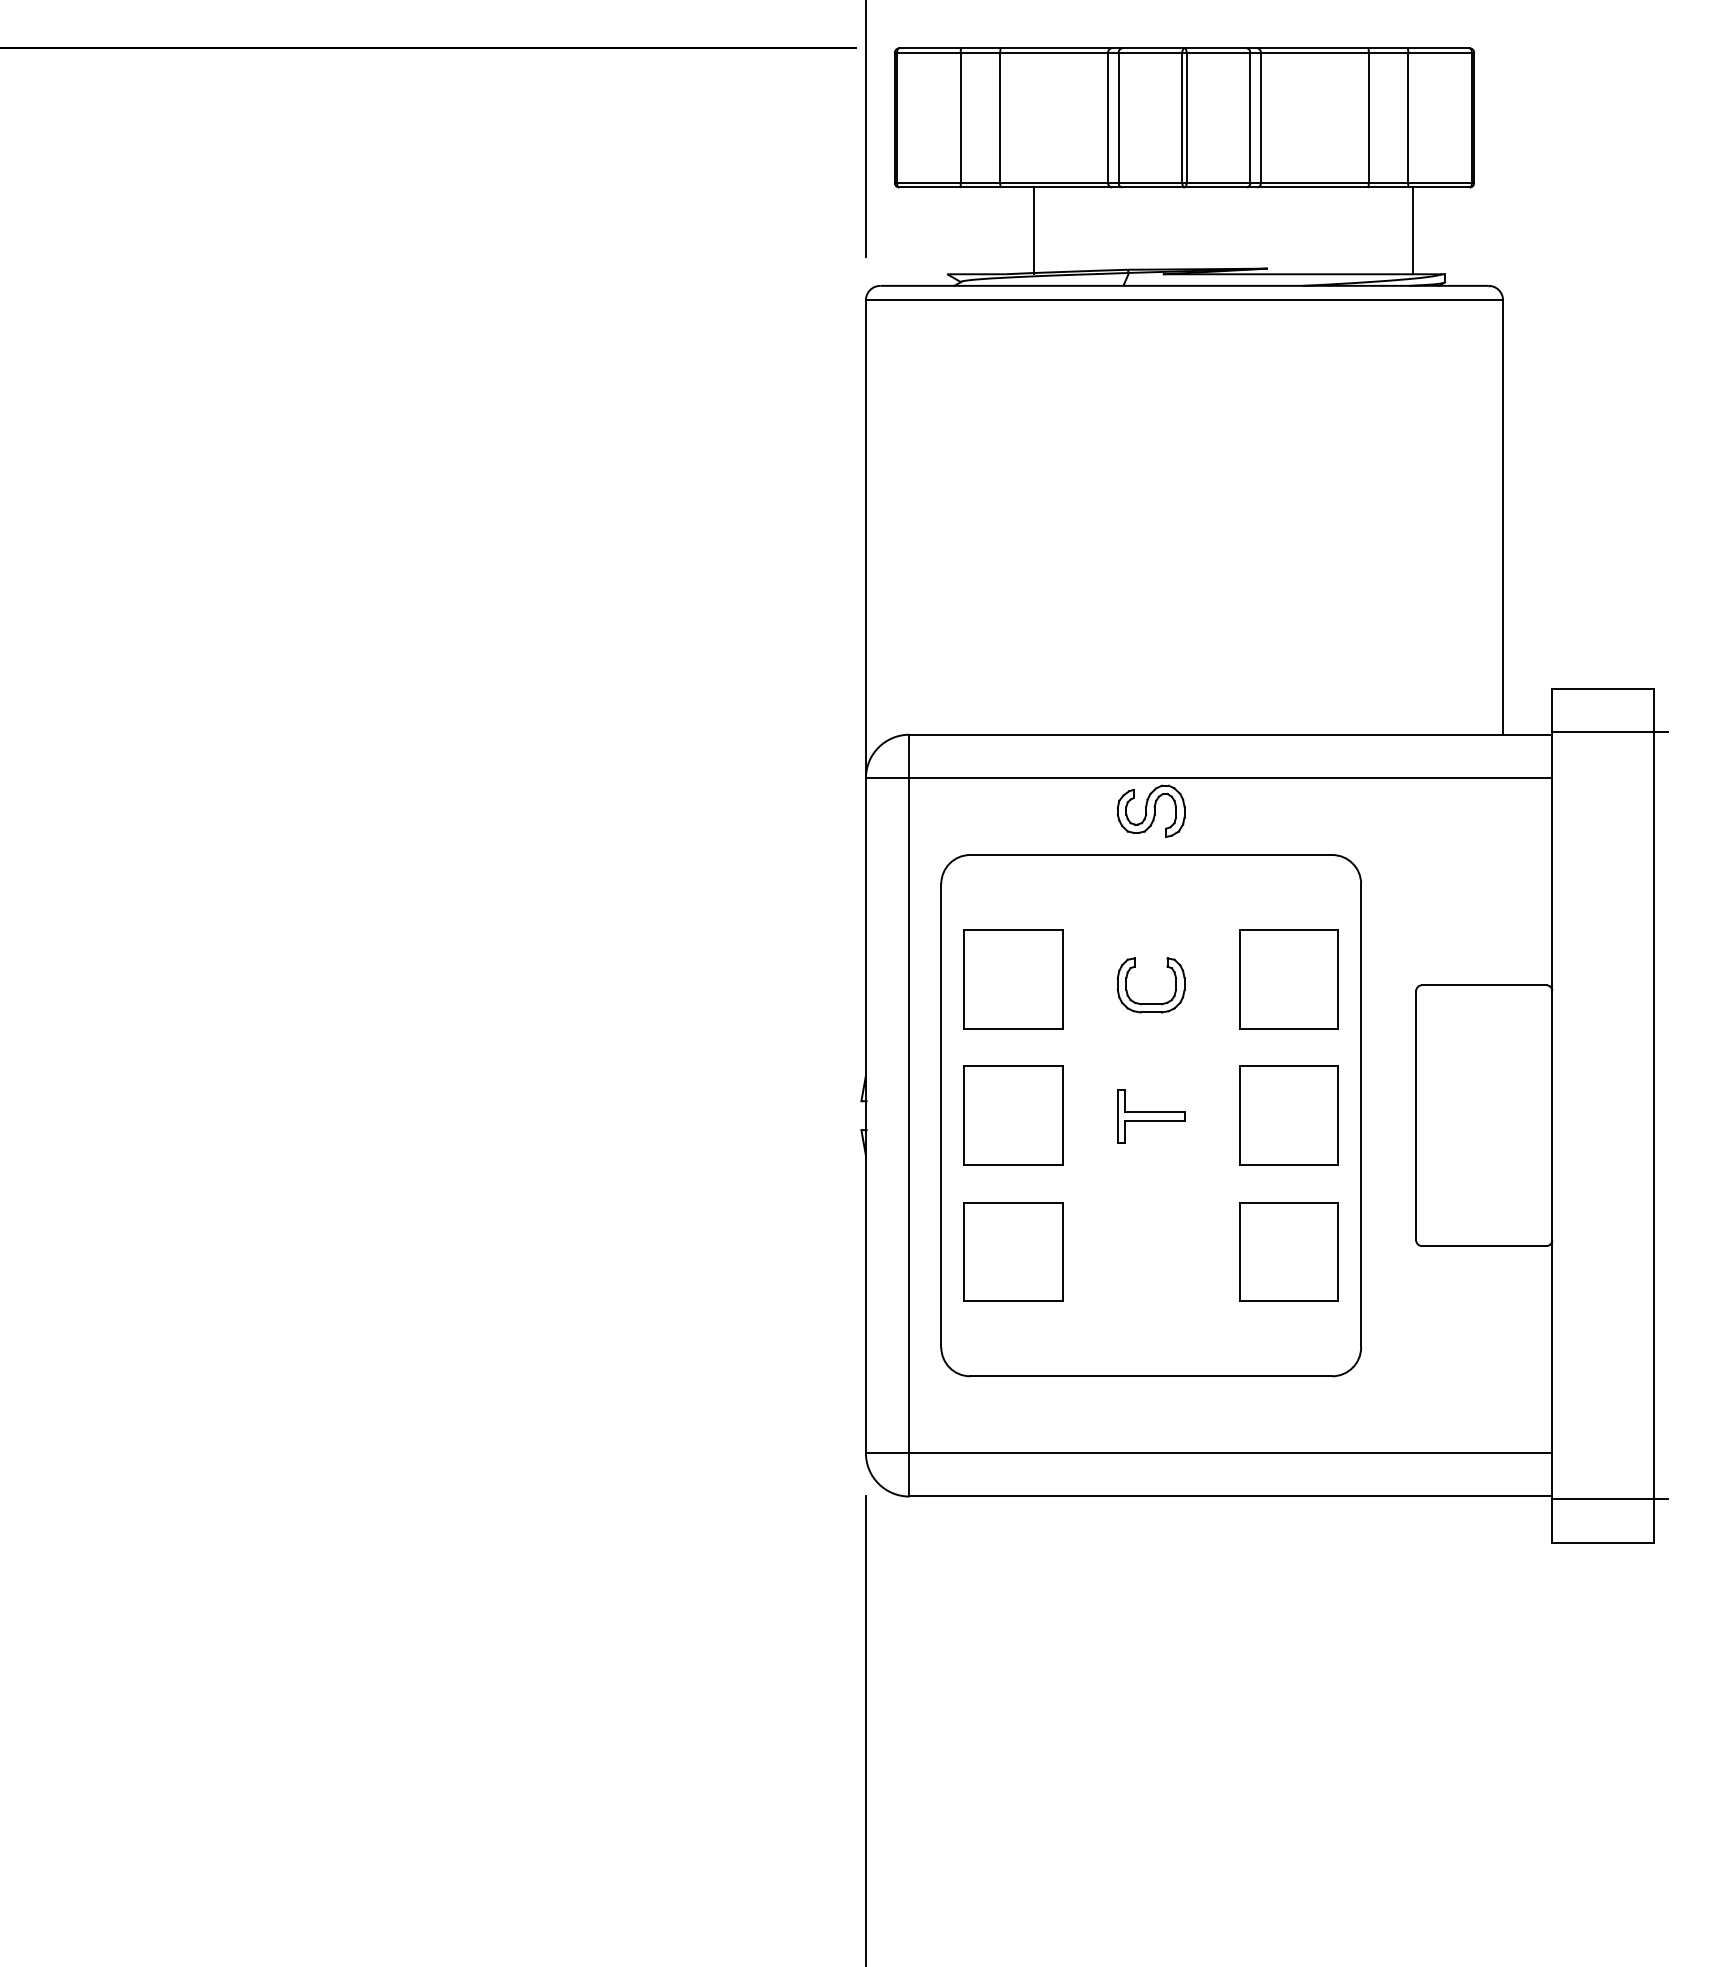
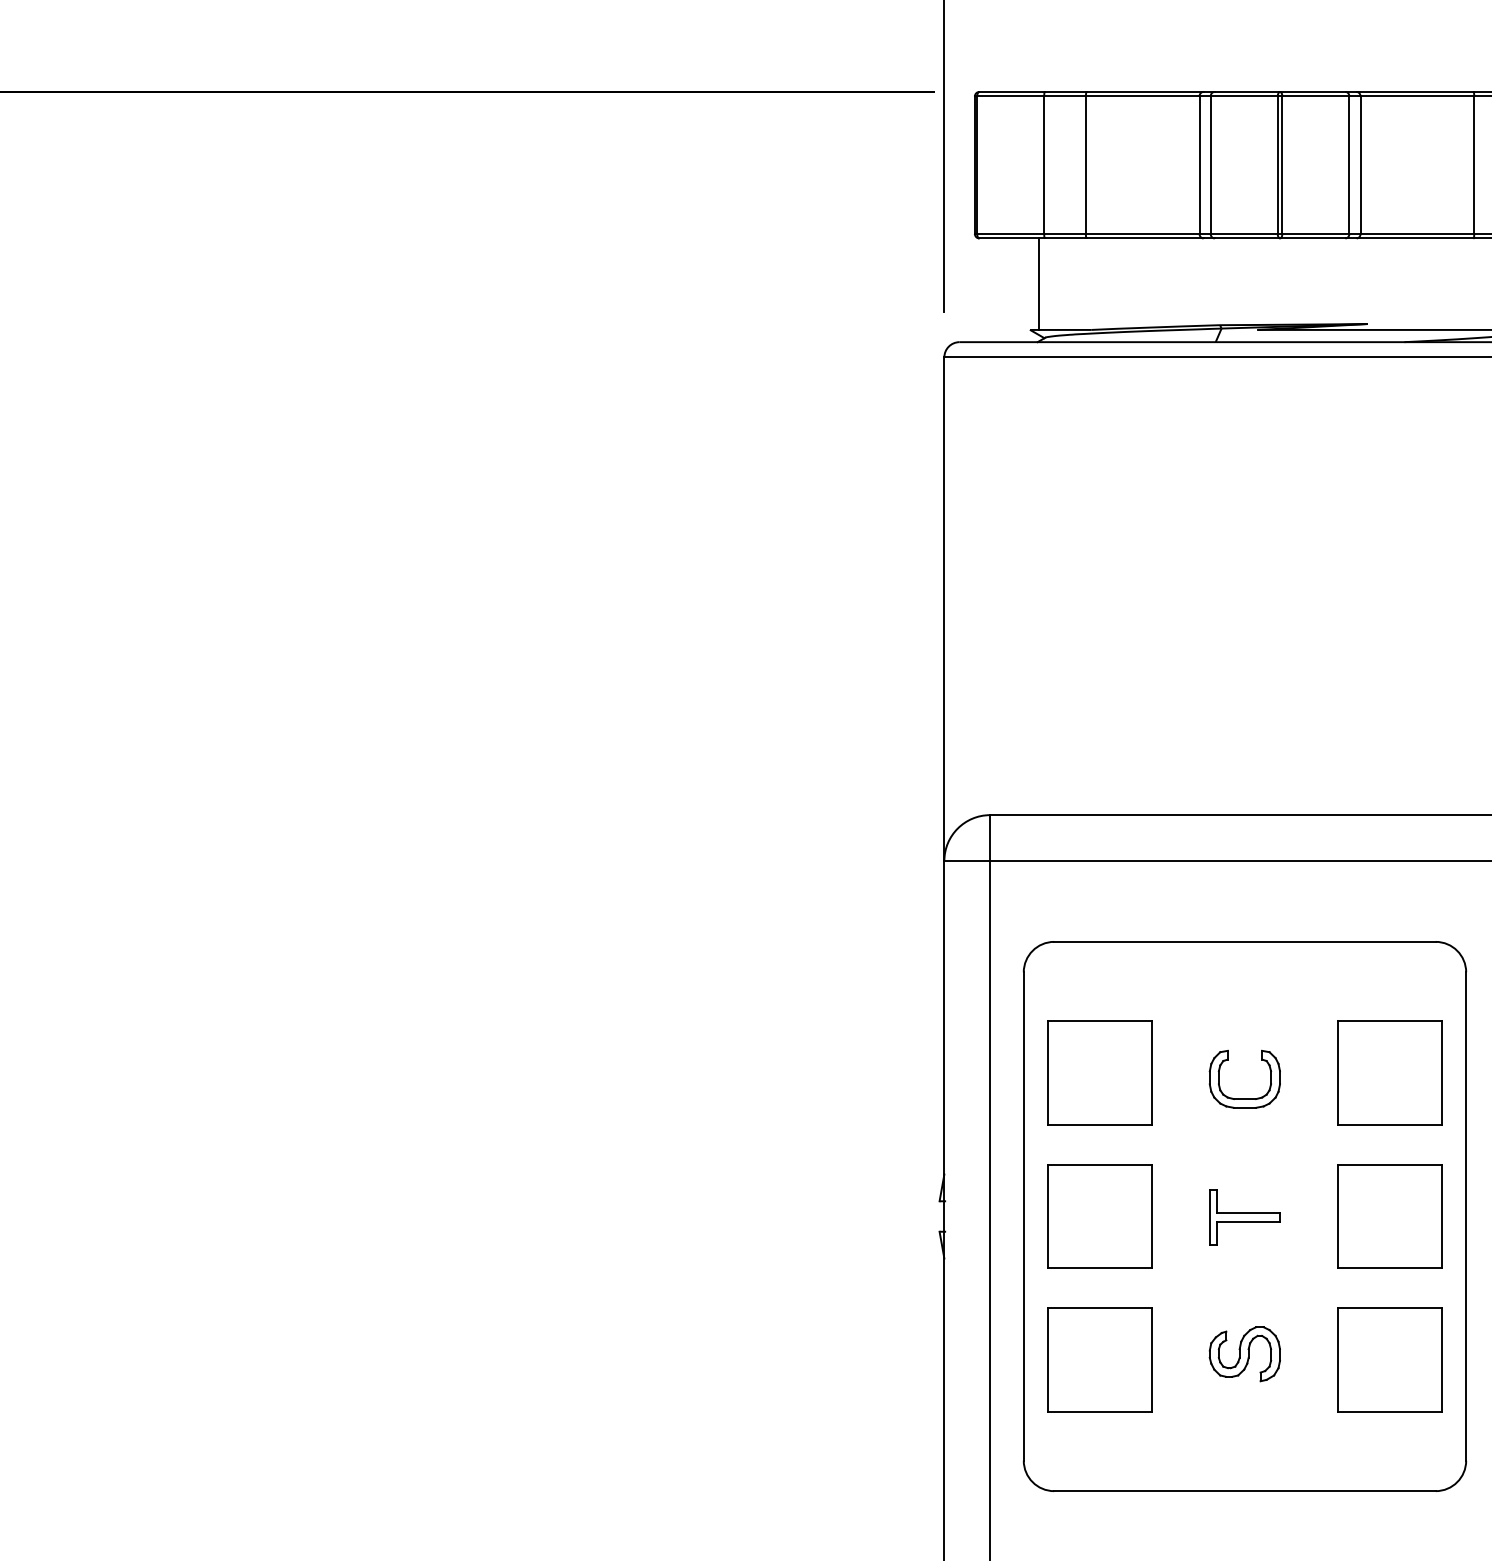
line: (1033, 230) -> (1038, 283), moved
part: (1150, 810) -> (1244, 1353), moved

